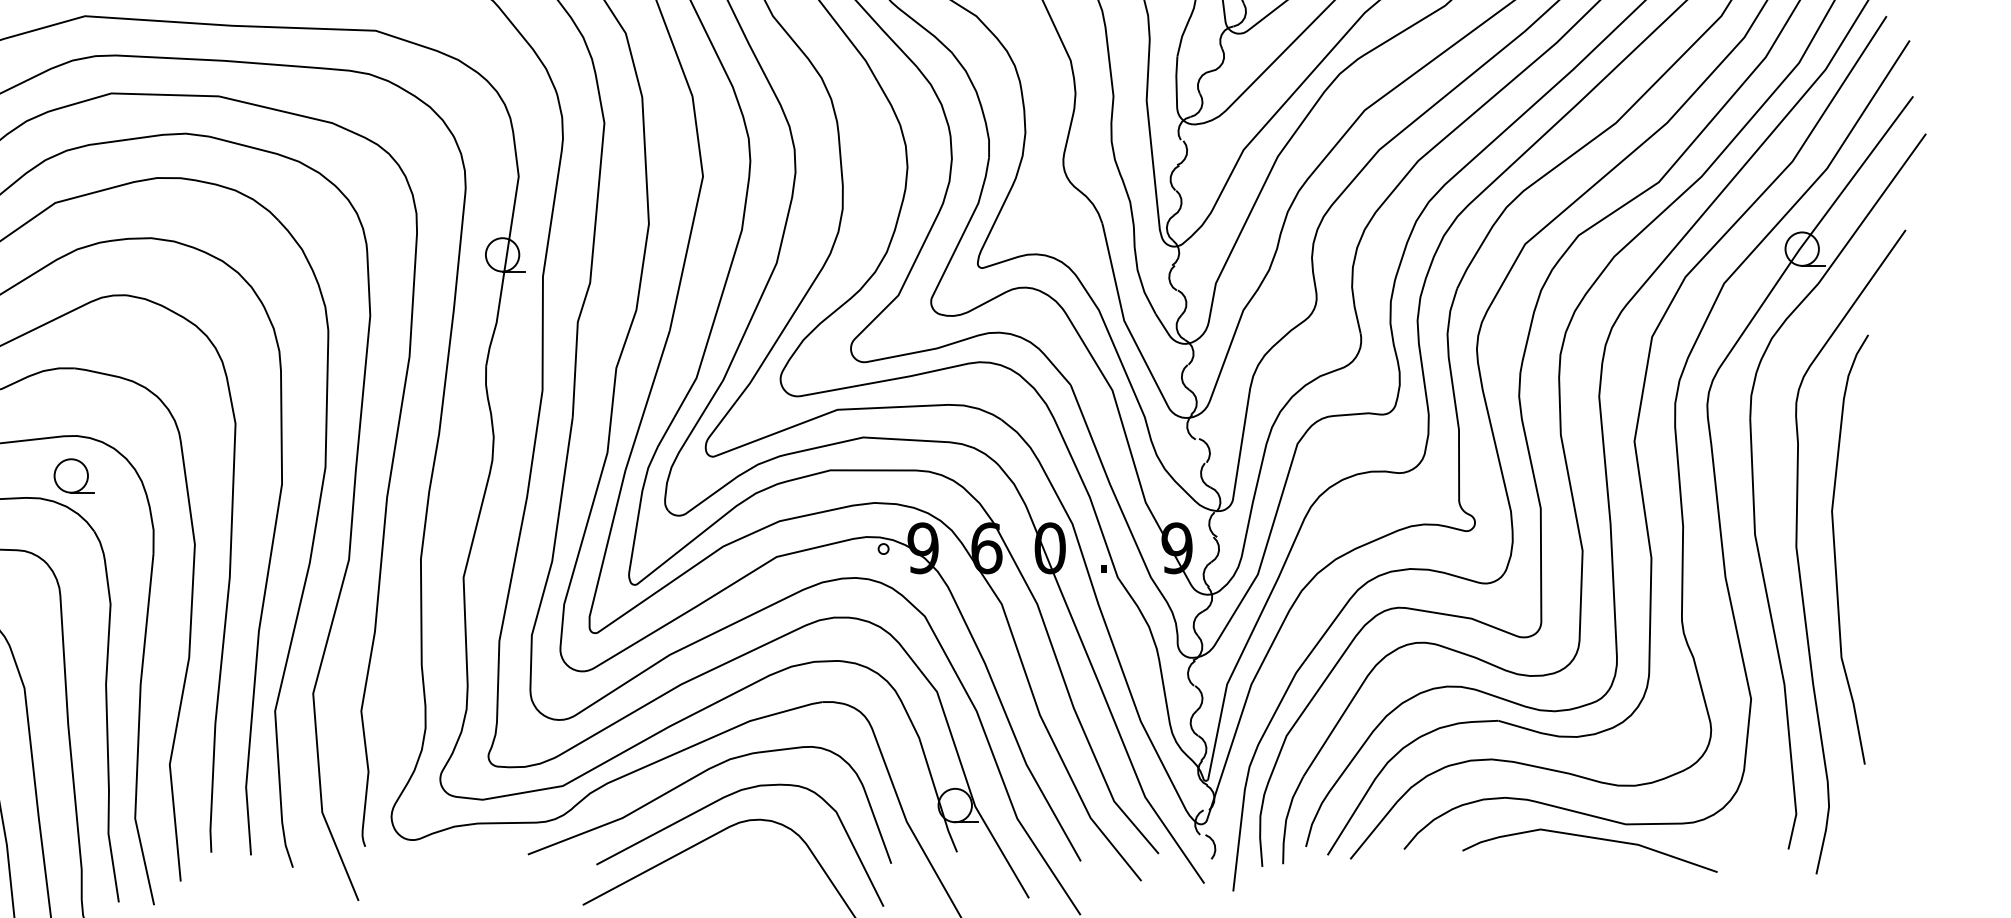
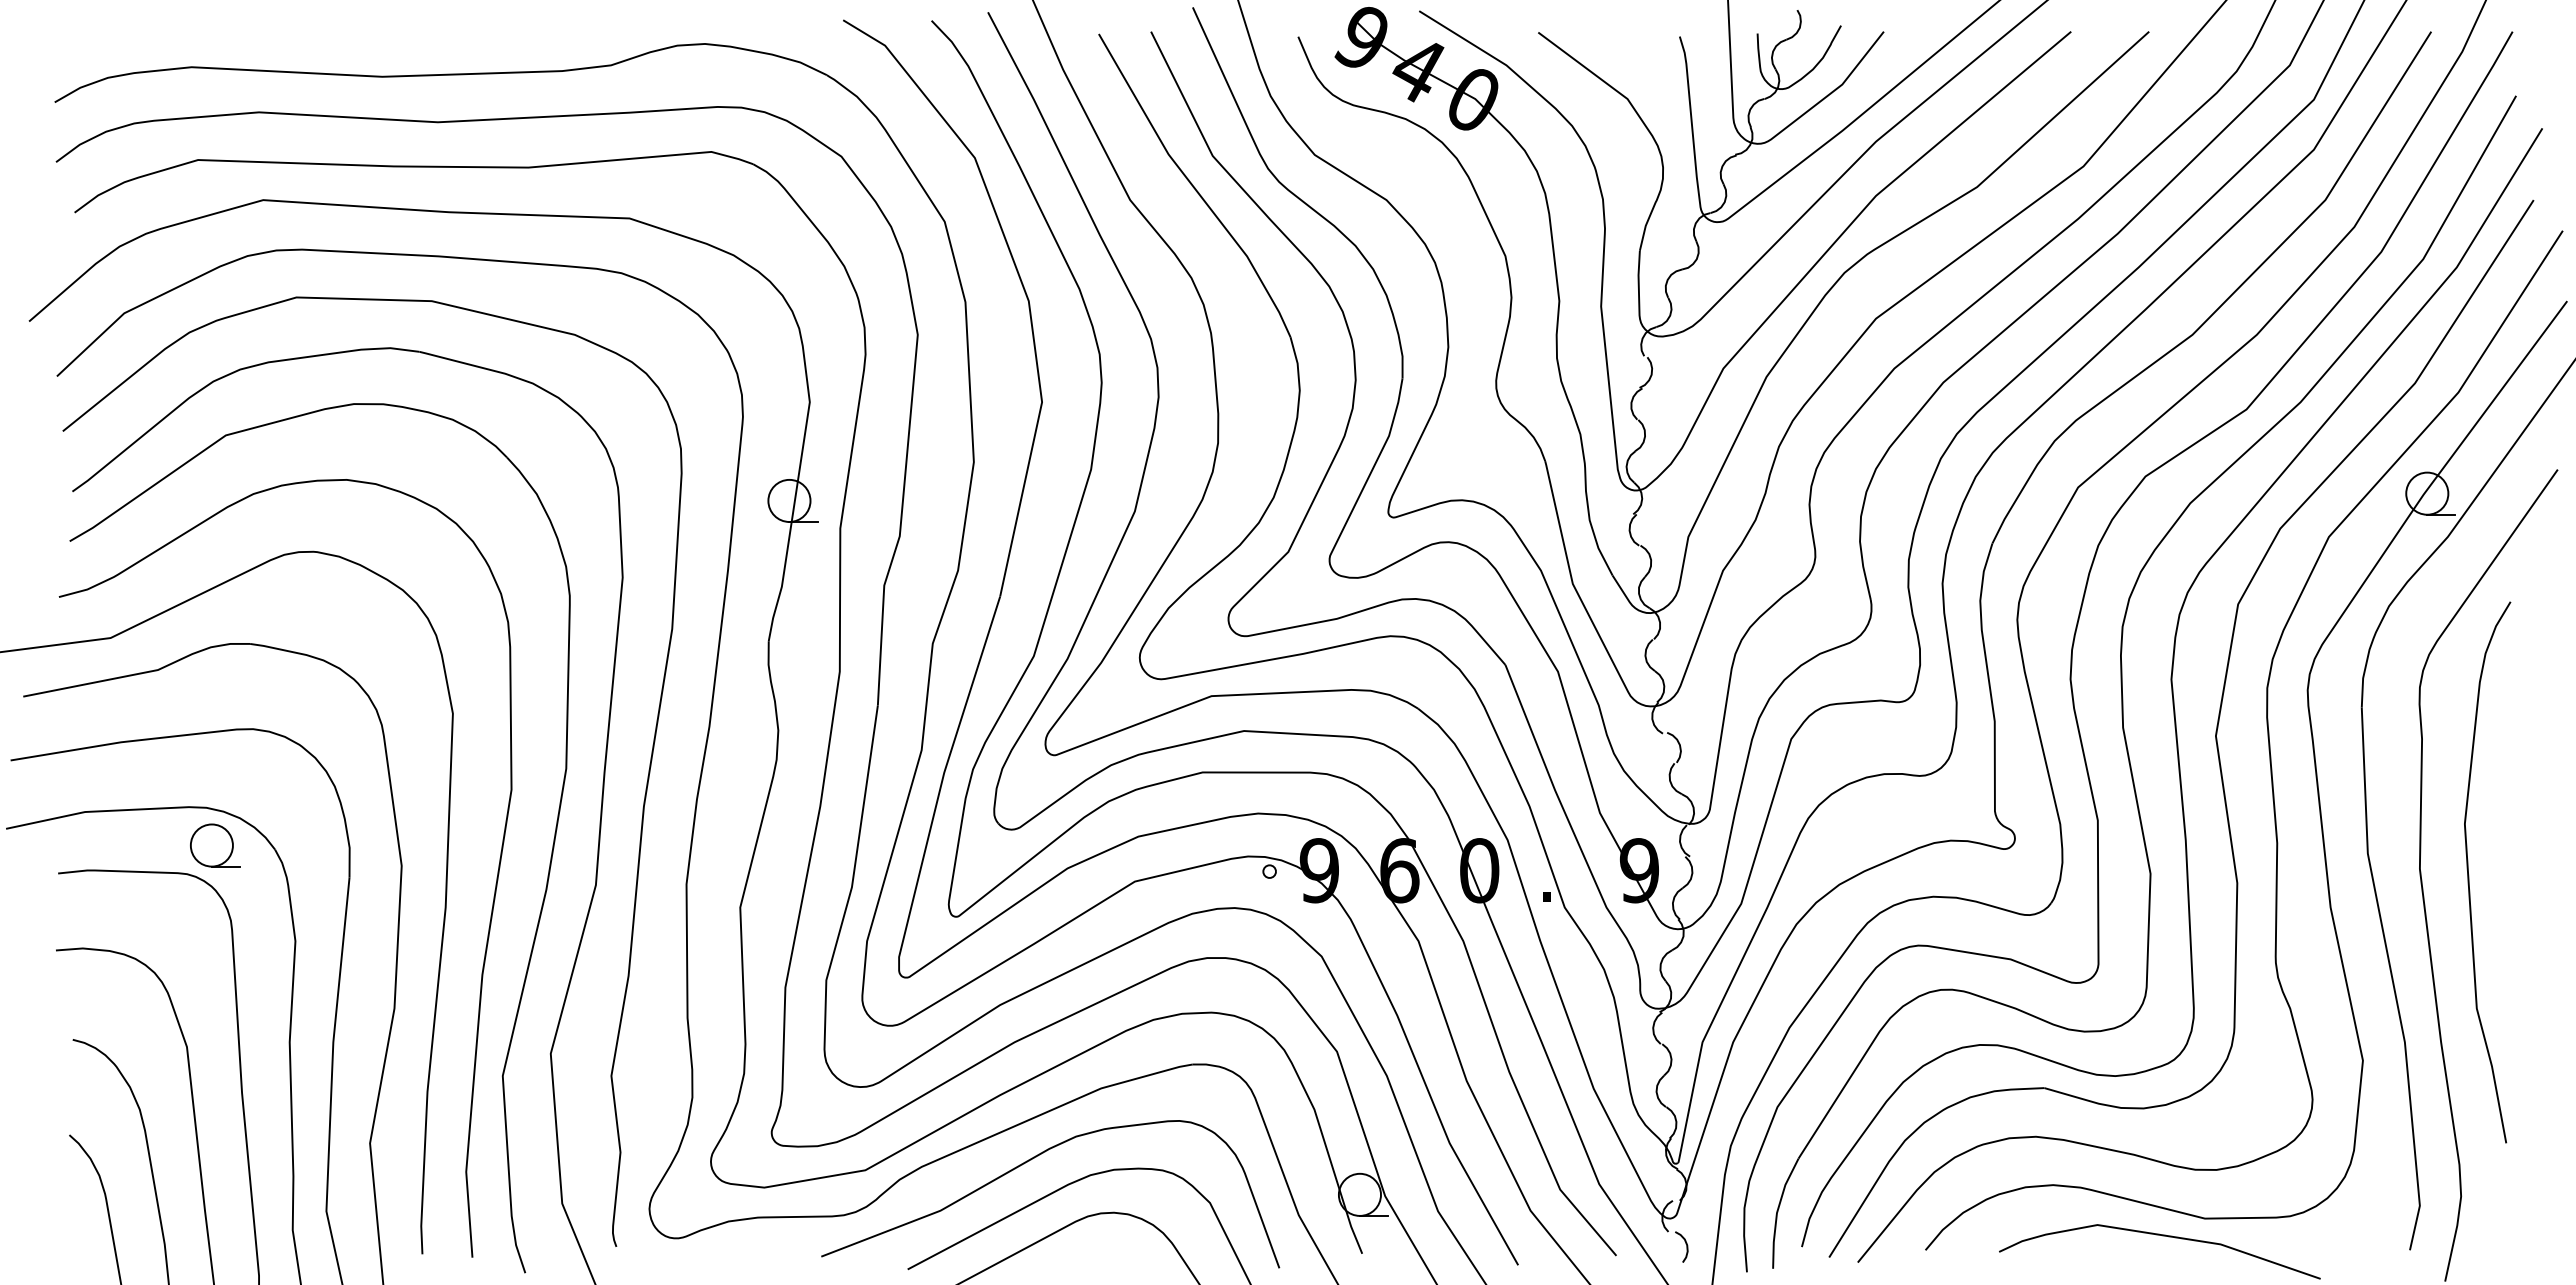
part: (74, 475) -> (215, 845), moved

